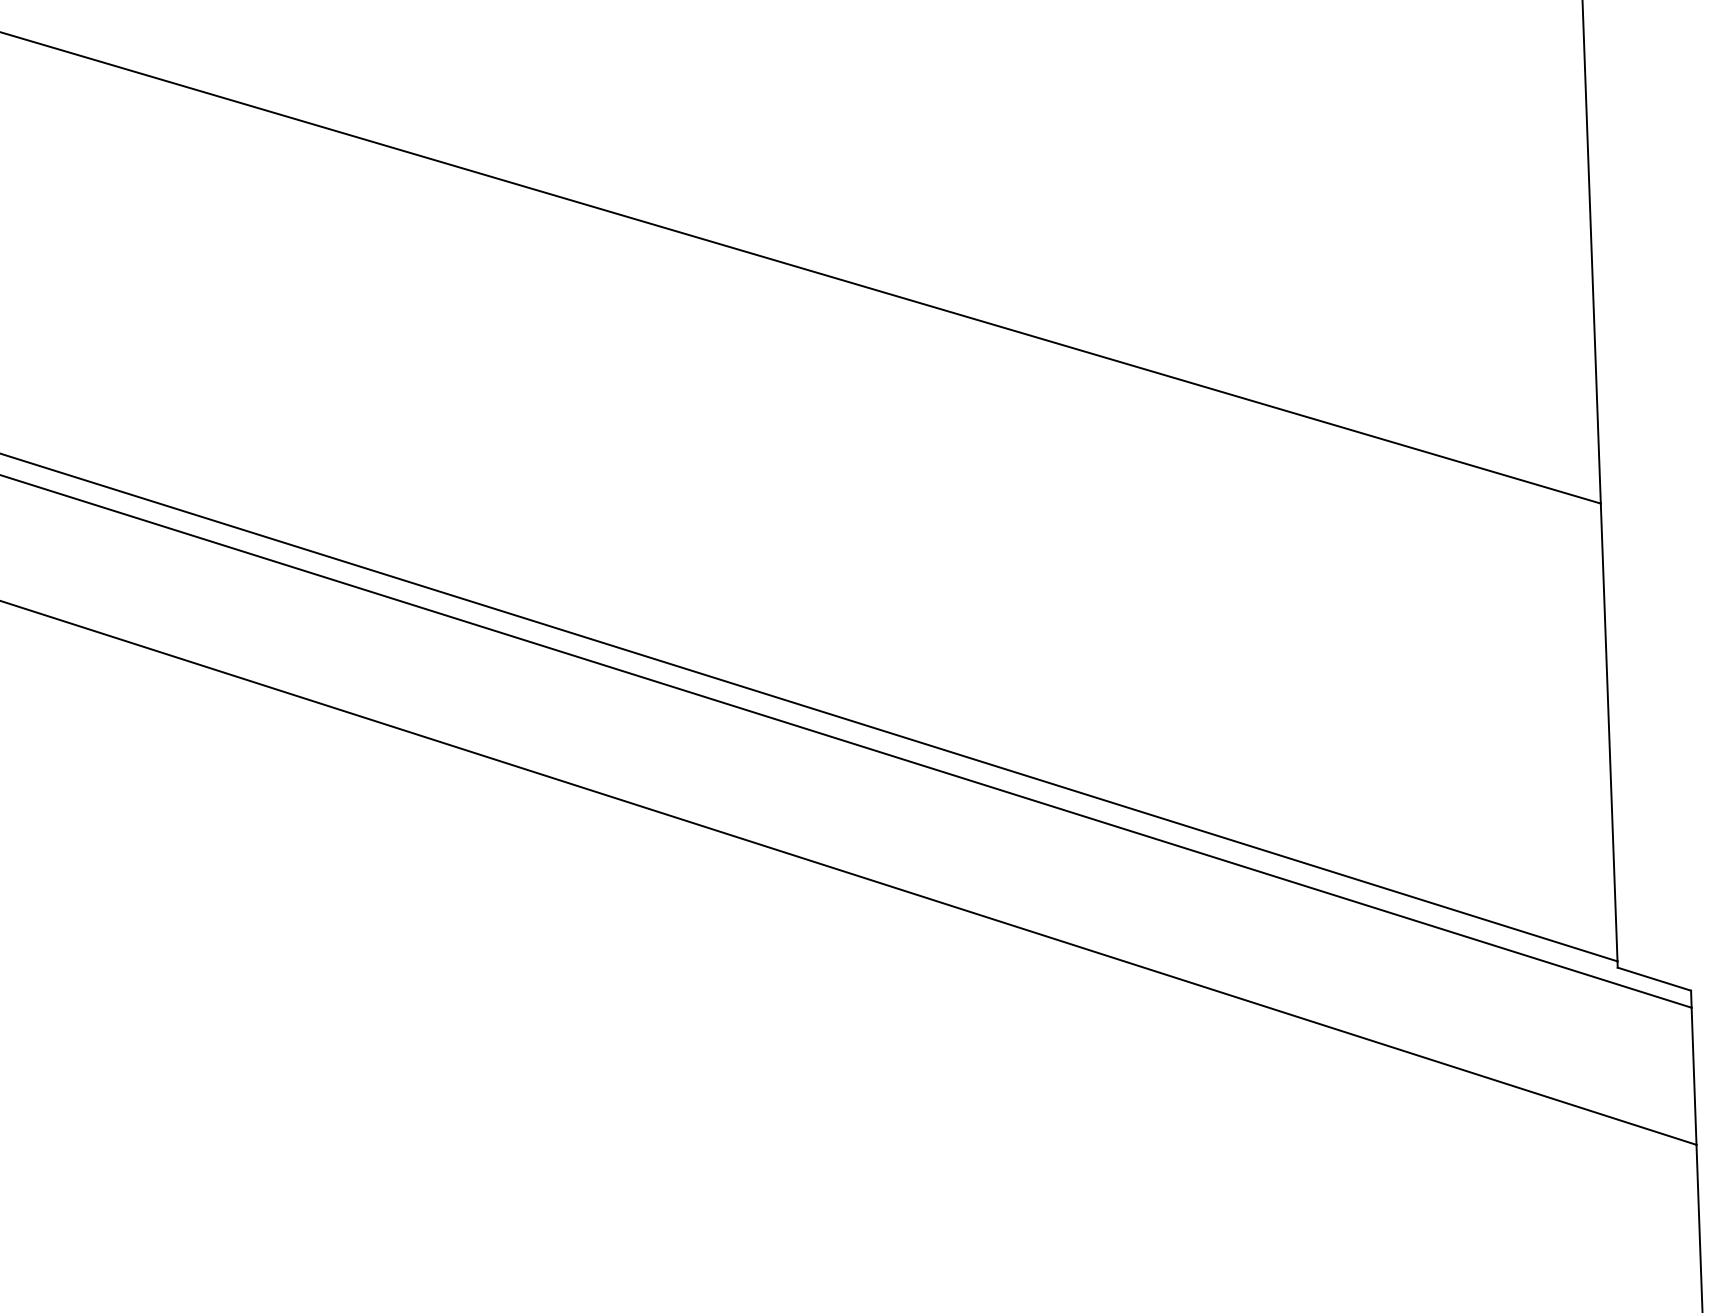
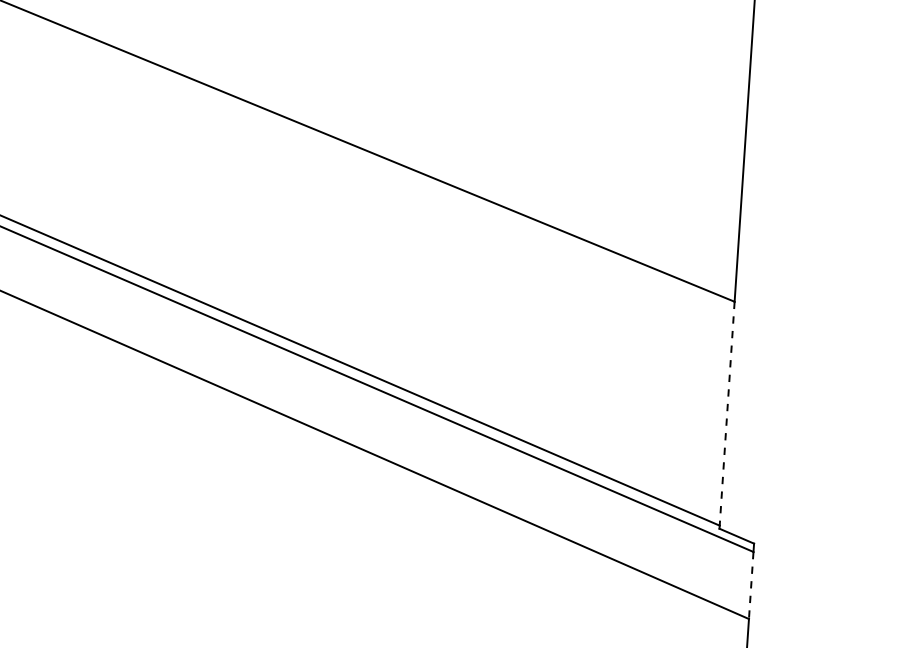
line: (1609, 734) -> (727, 414), solid -> dashed
line: (1694, 1076) -> (751, 585), solid -> dashed

